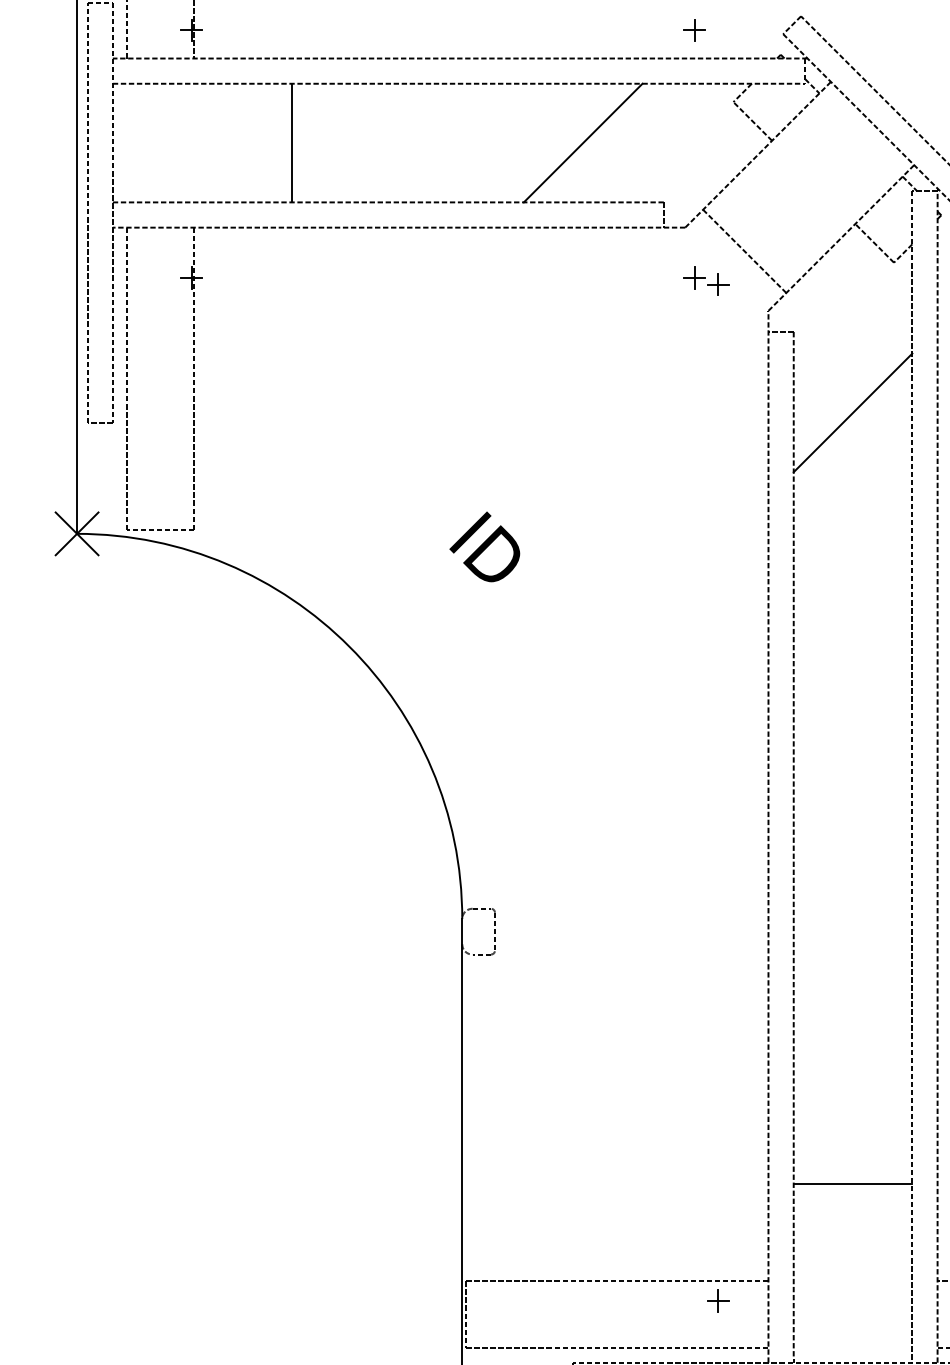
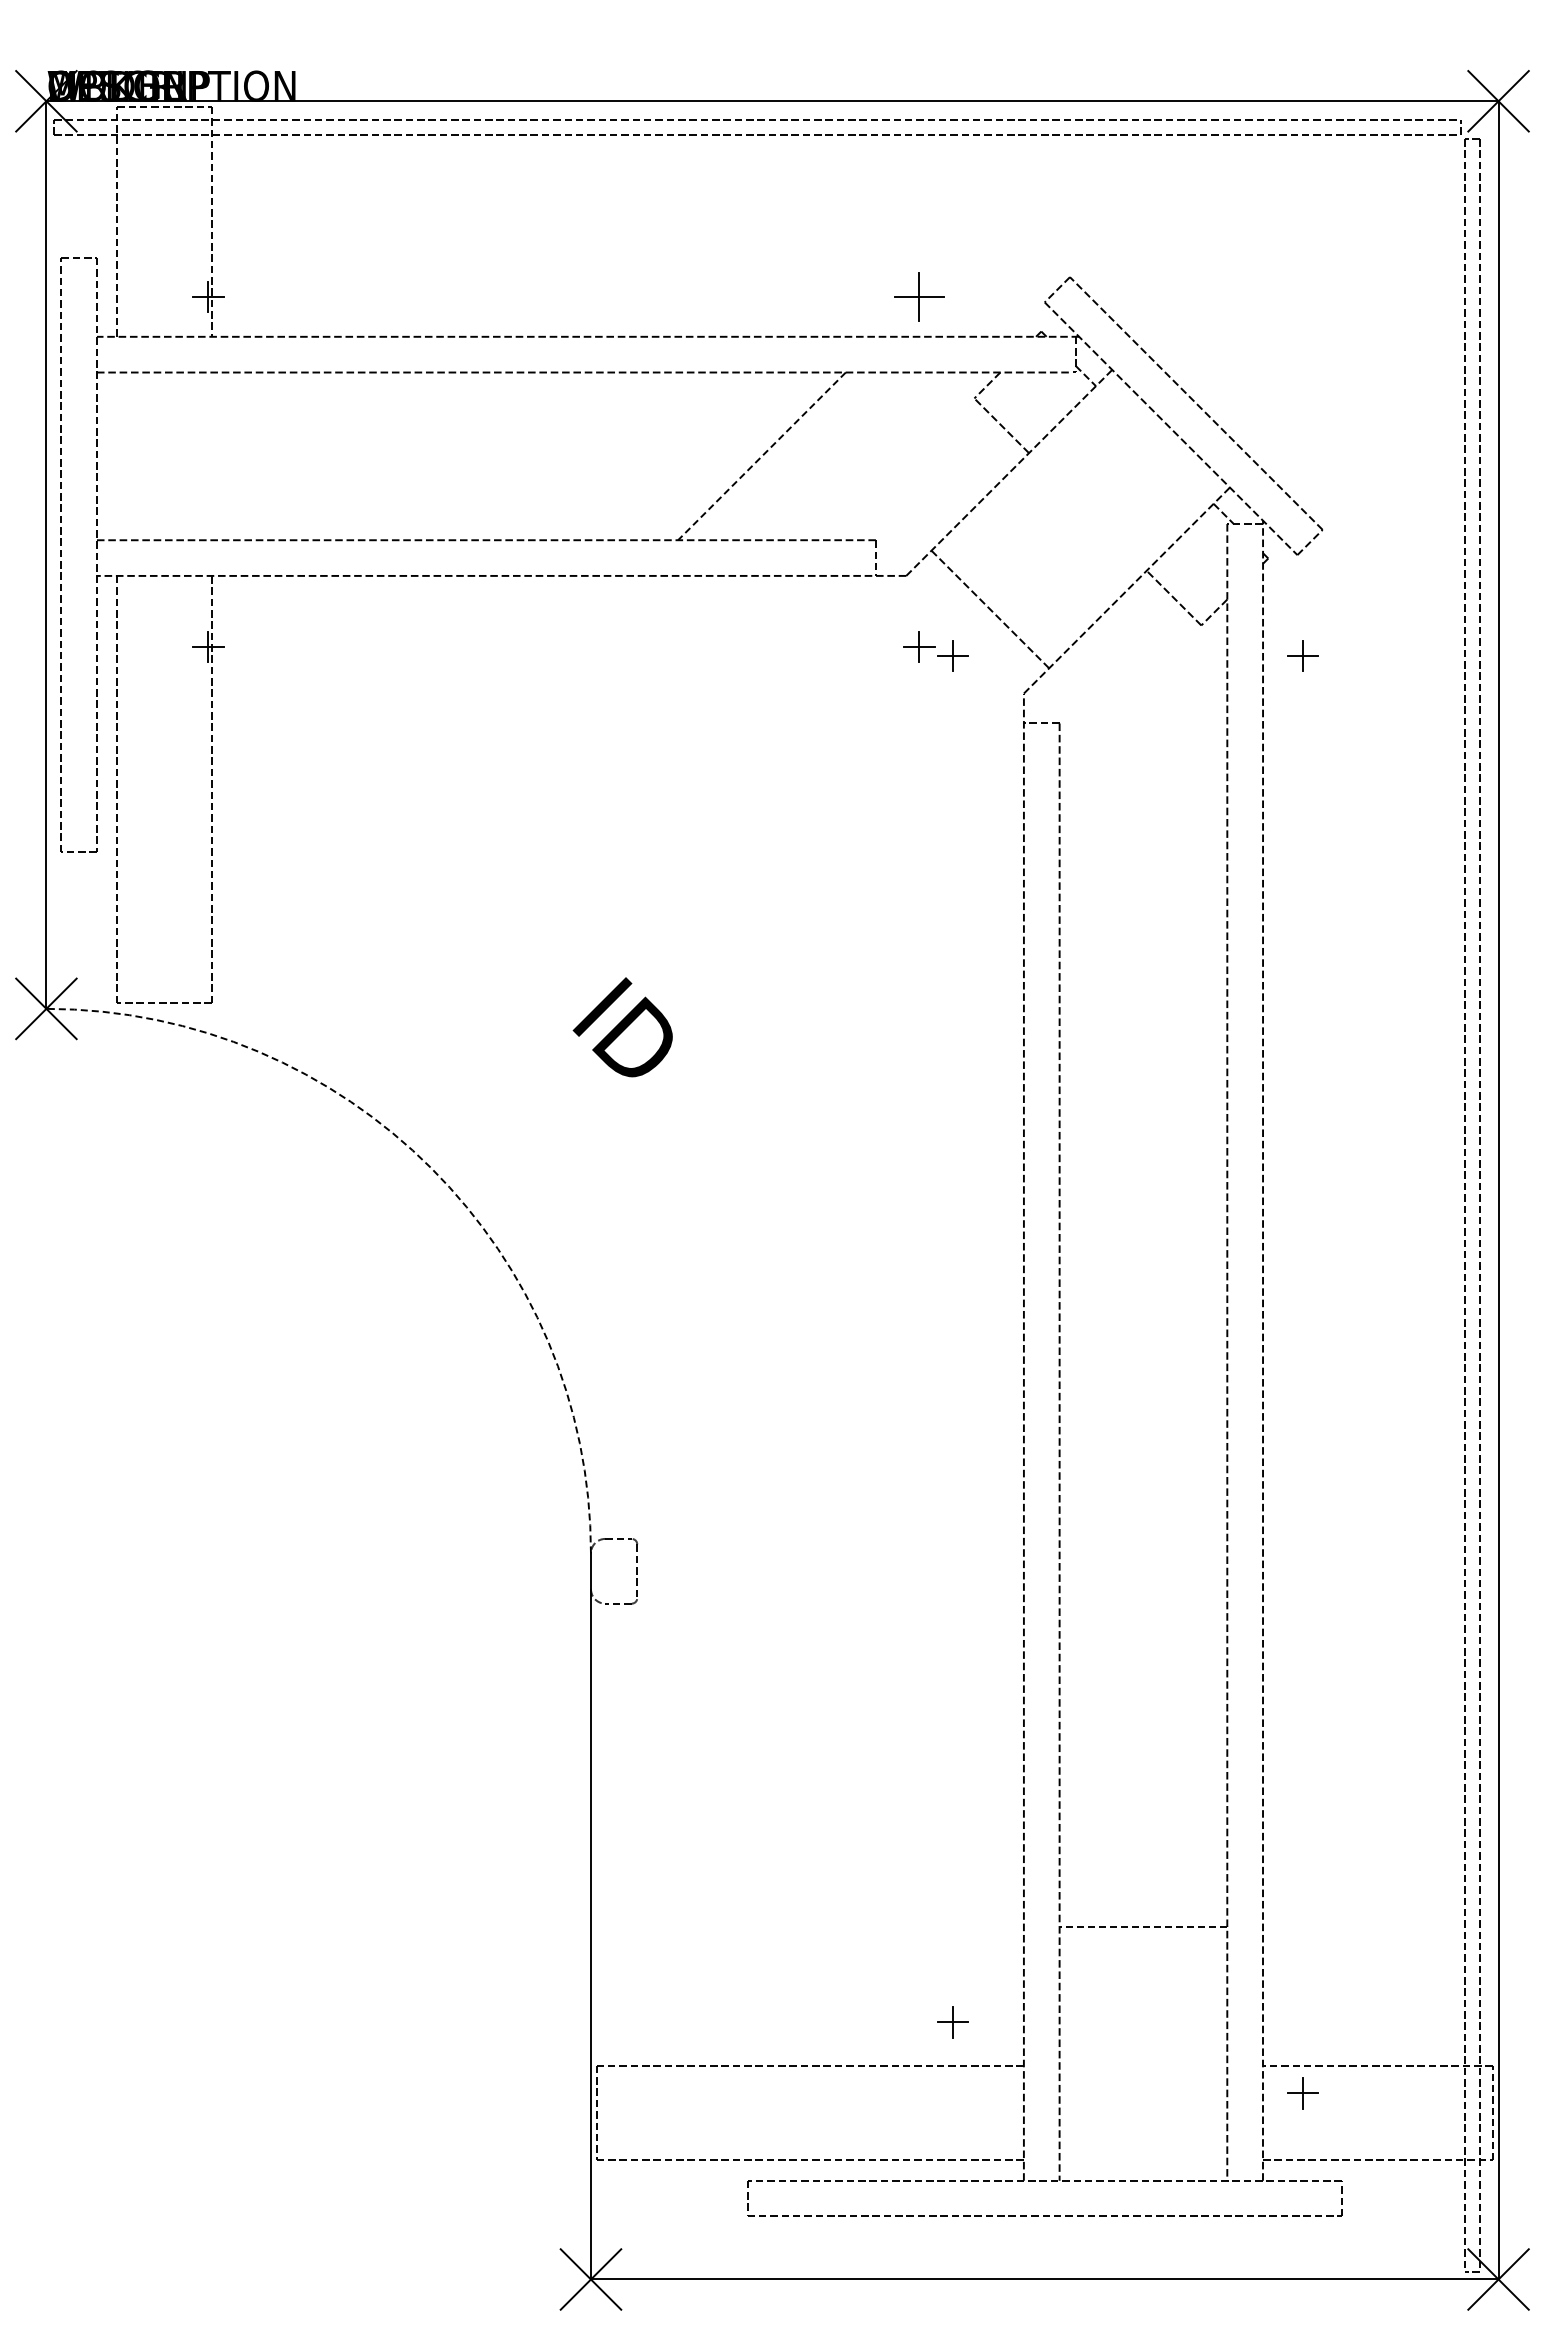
part: (694, 30) -> (919, 296), size x1.6
line: (292, 143) -> (350, 456), removed
line: (582, 143) -> (761, 456), solid -> dashed
line: (853, 412) -> (1143, 837), removed
arc: (349, 646) -> (431, 1168), solid -> dashed
line: (853, 1183) -> (1143, 1927), solid -> dashed
part: (717, 1301) -> (952, 2022), moved

